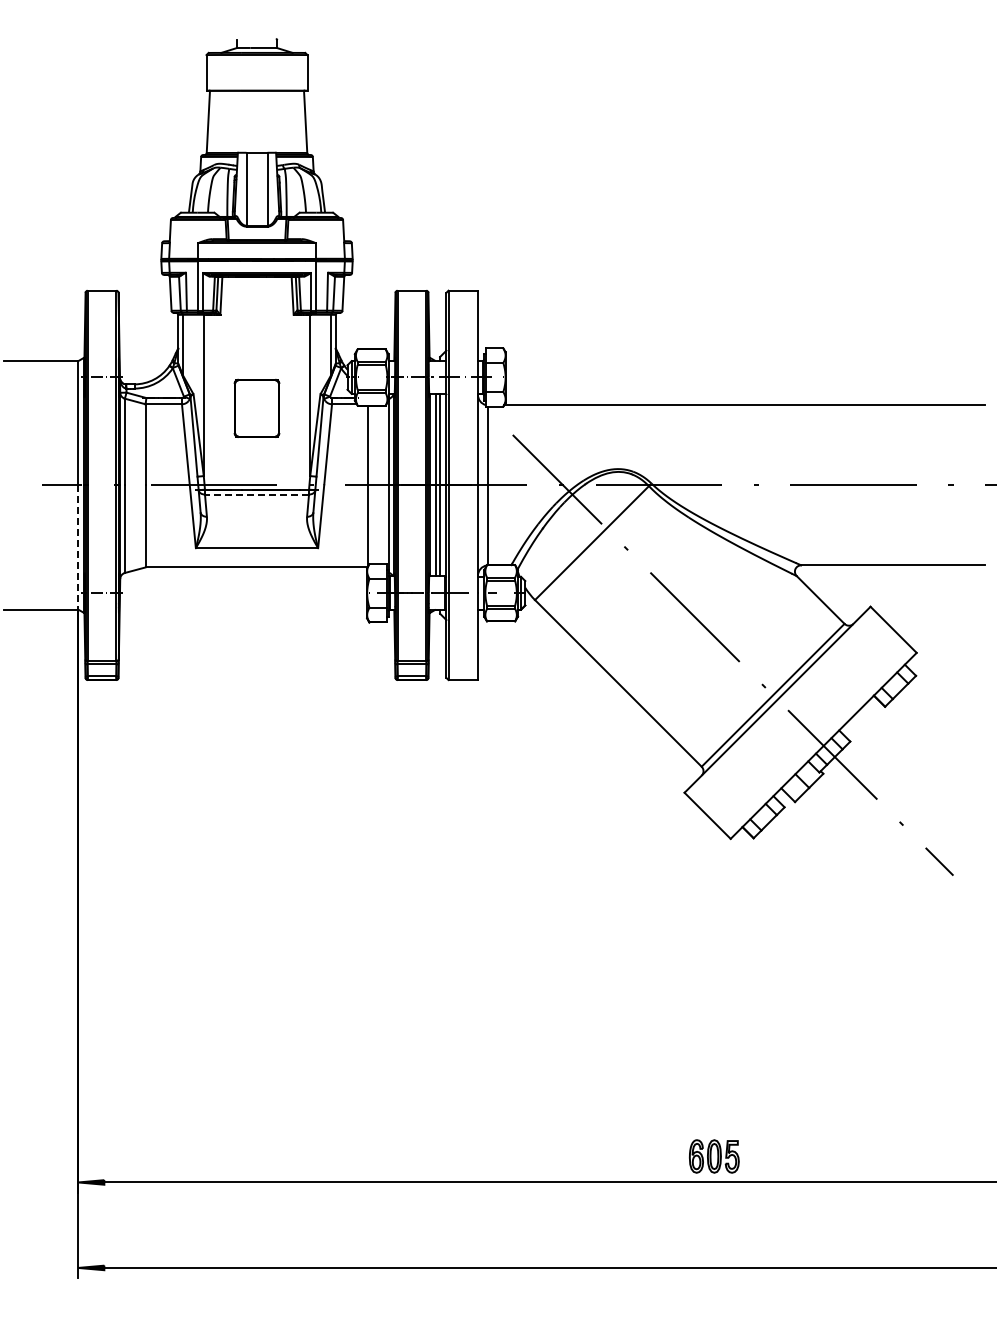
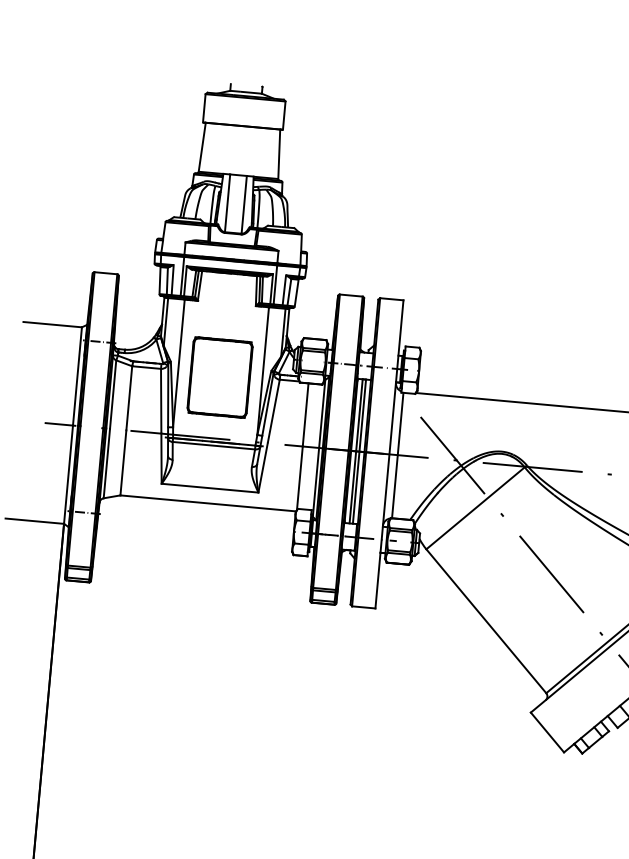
part: (256, 408) -> (219, 377), size x1.67
line: (256, 494) -> (213, 445), dashed -> solid
line: (78, 547) -> (68, 474), dashed -> solid

